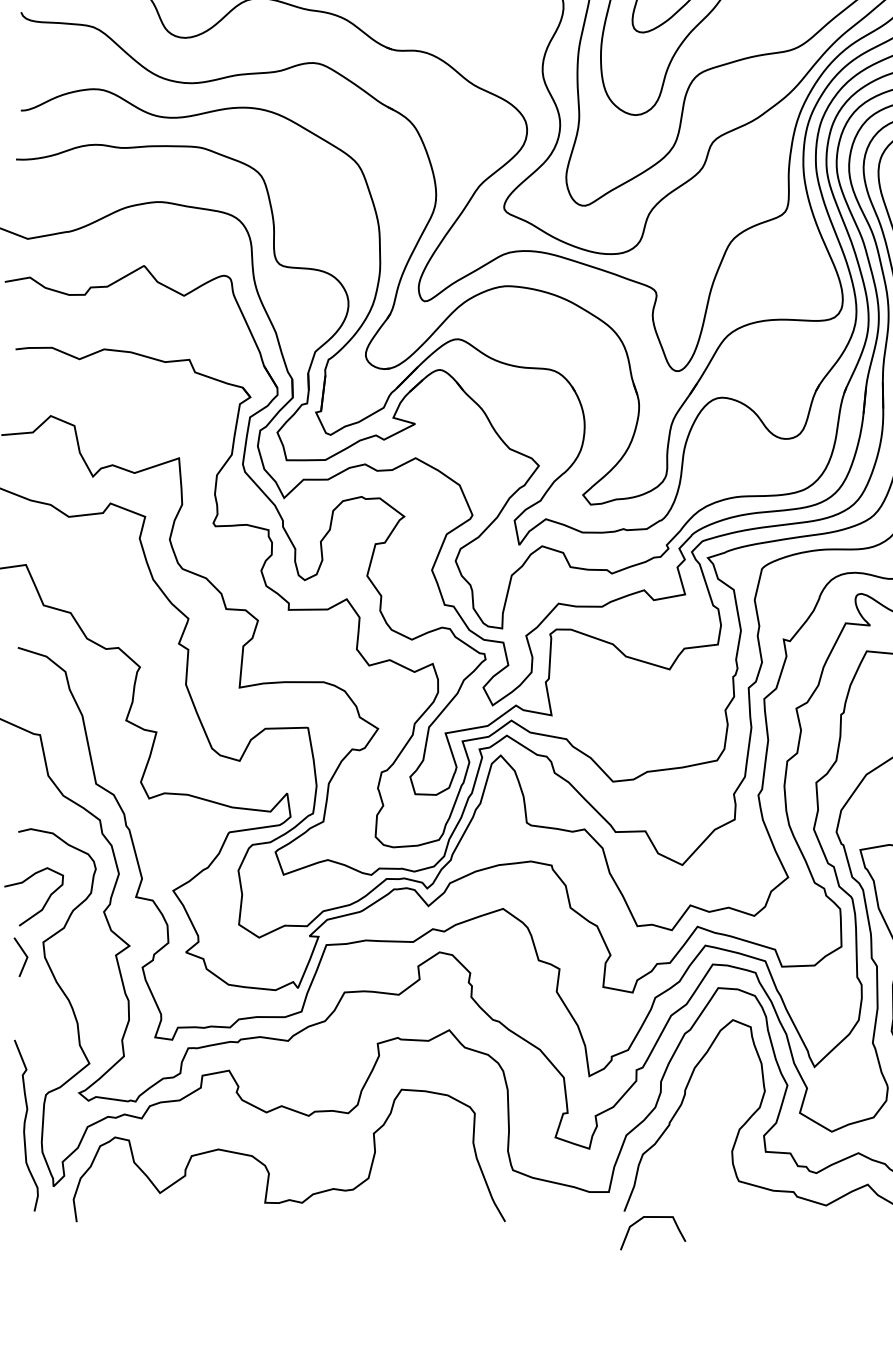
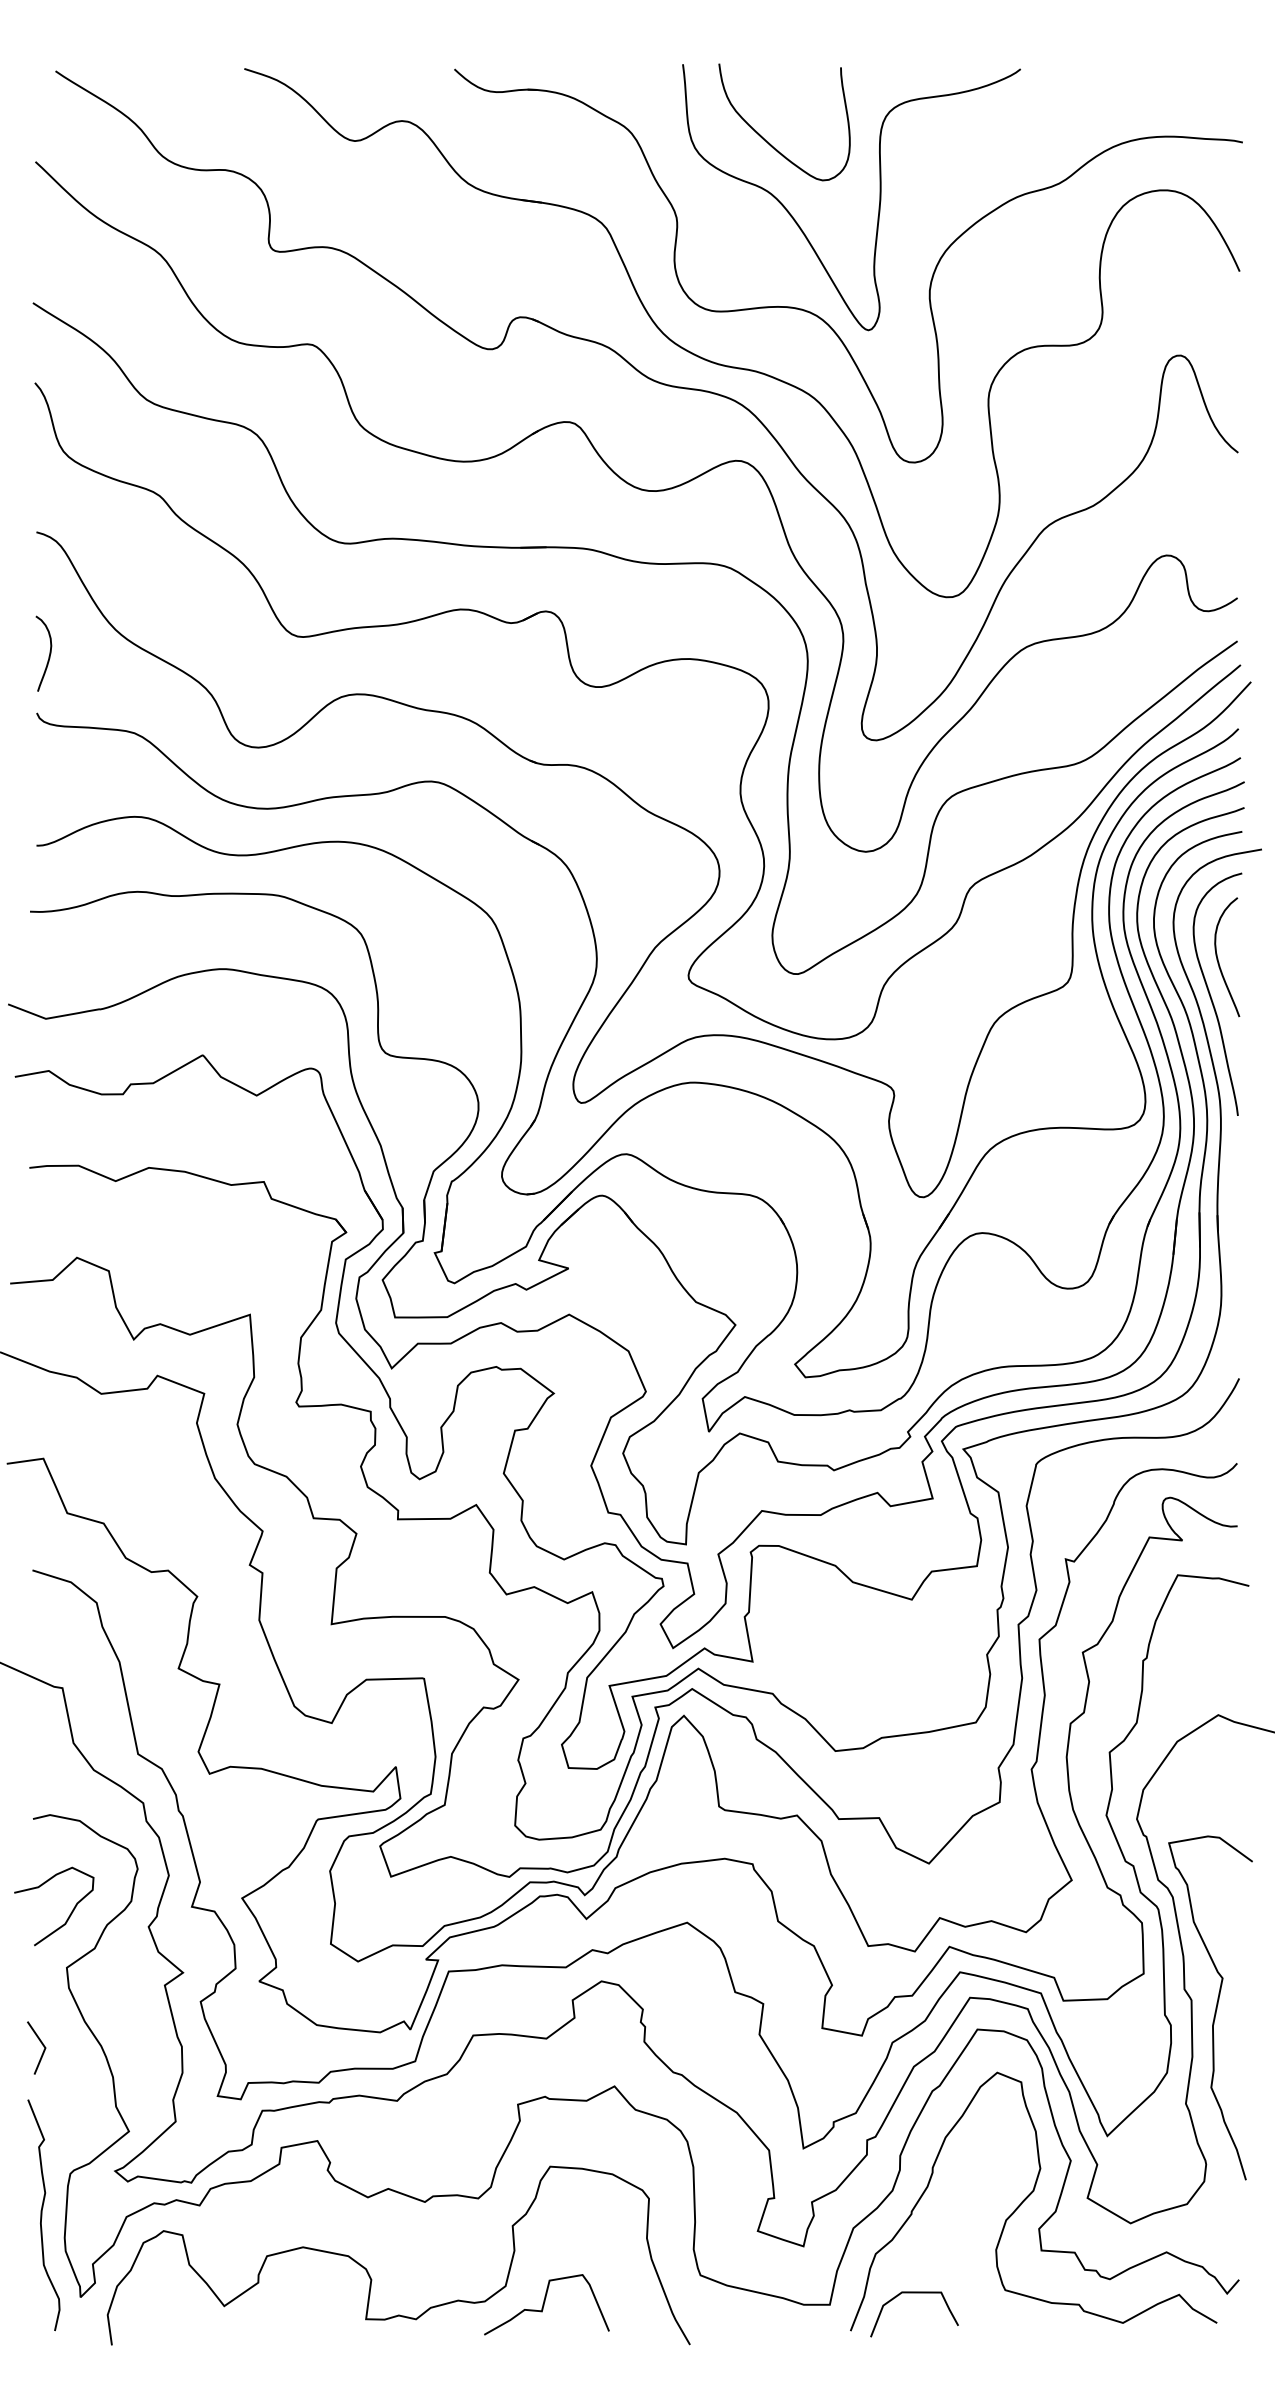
line: (24, 954) -> (41, 2044), moved
curve: (397, 1191) -> (544, 2304), added
curve: (653, 1217) -> (914, 2293), moved

